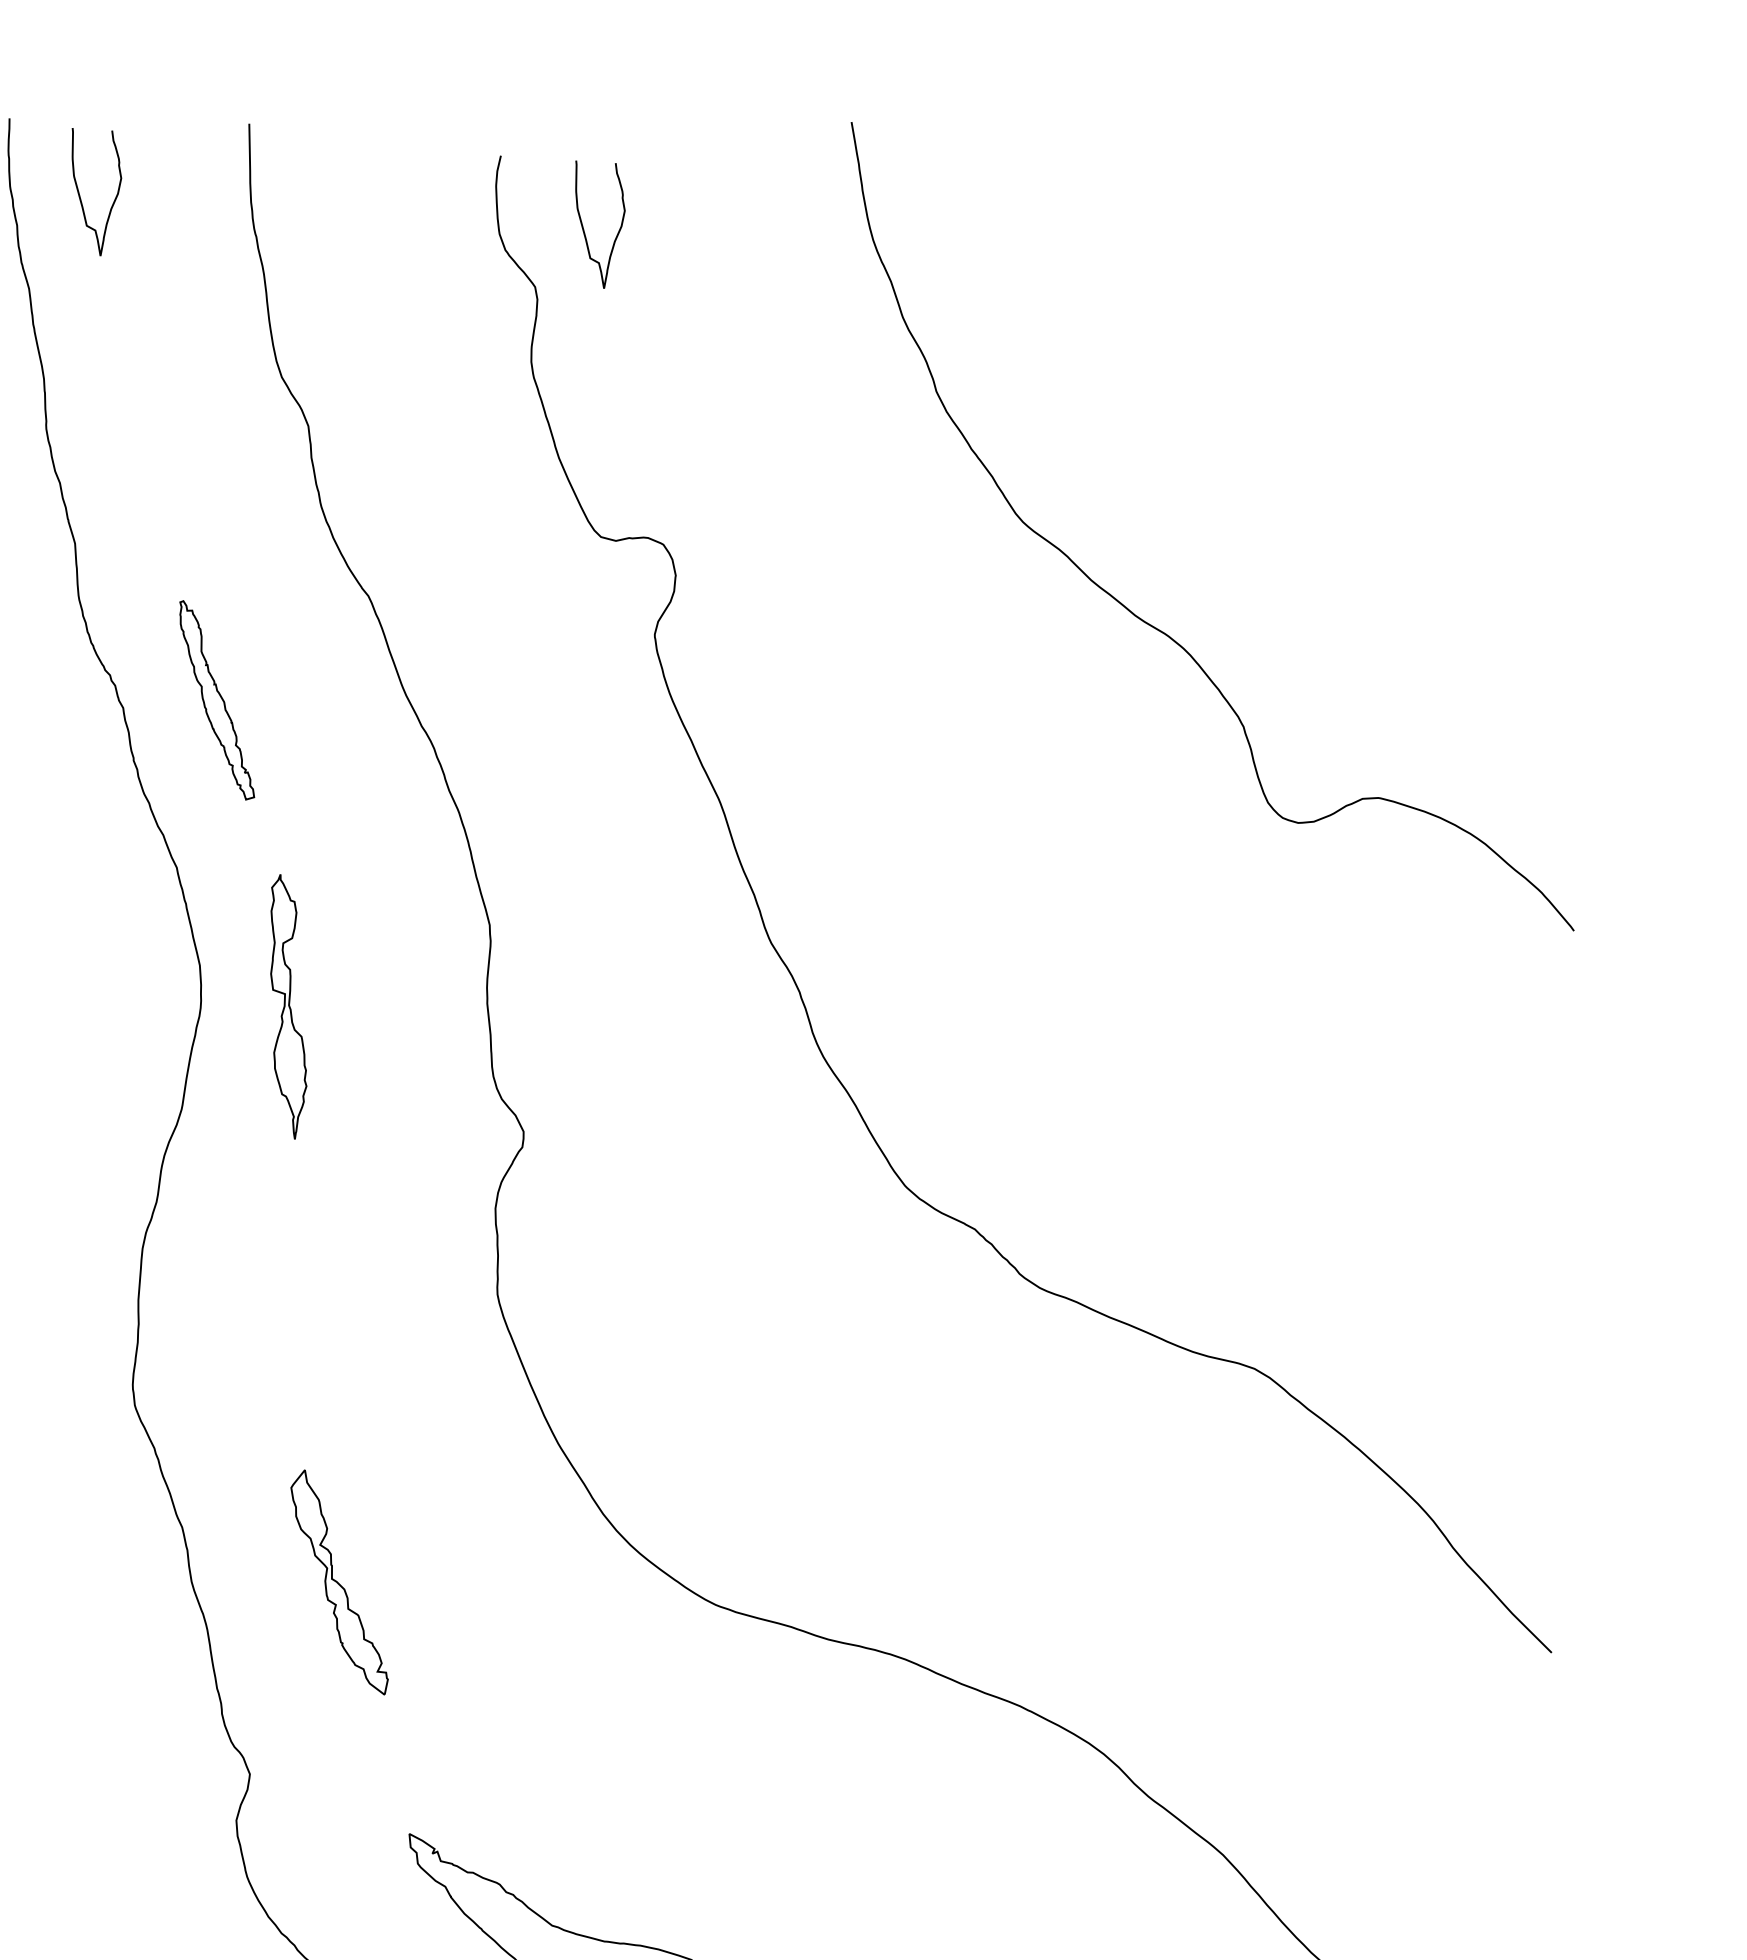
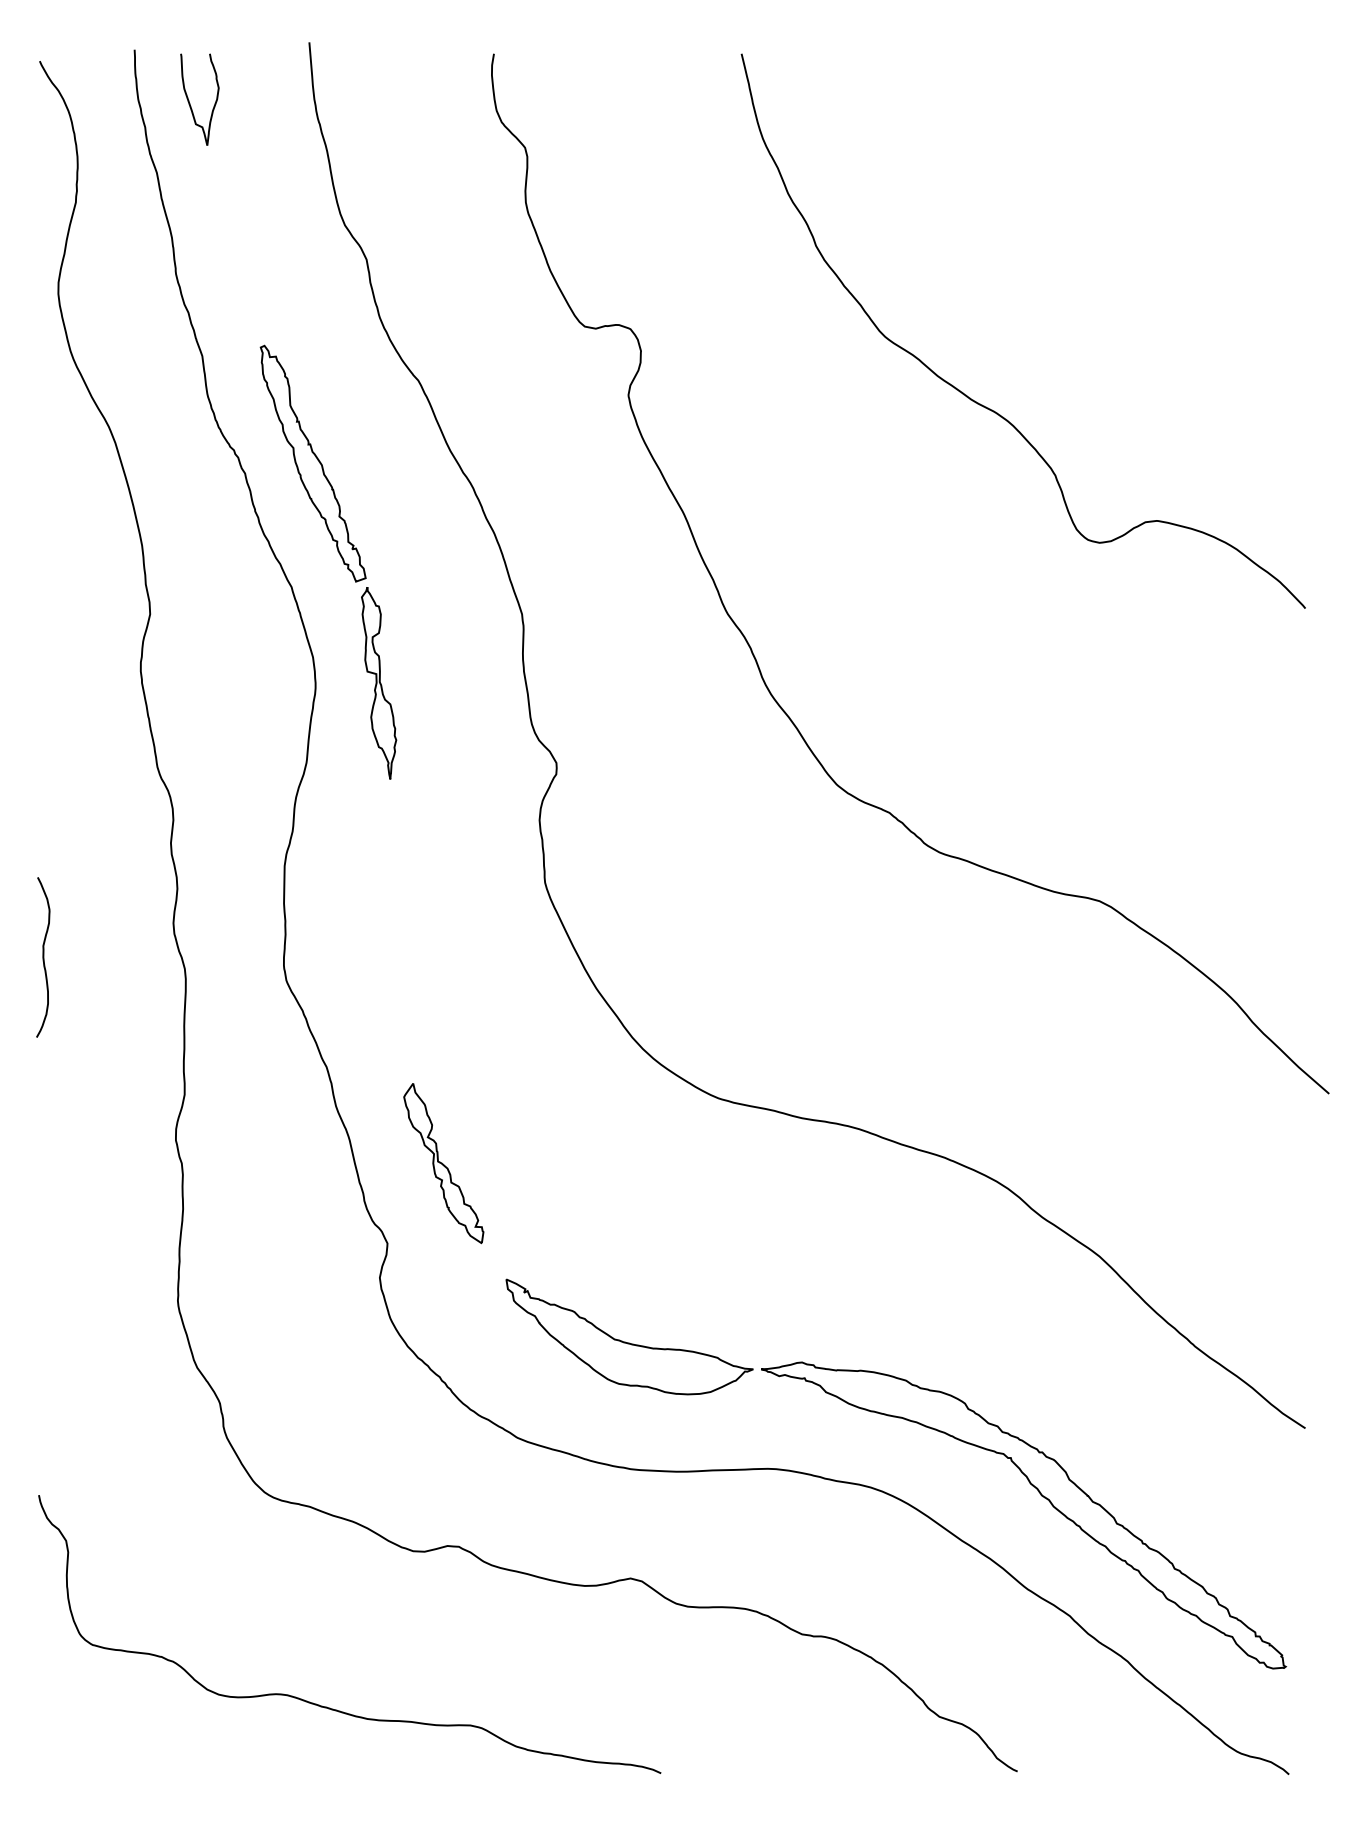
curve: (584, 229) -> (558, 103), removed
curve: (1152, 624) -> (984, 405), moved
part: (216, 700) -> (312, 463), size x1.67
part: (339, 1582) -> (443, 1163), moved

